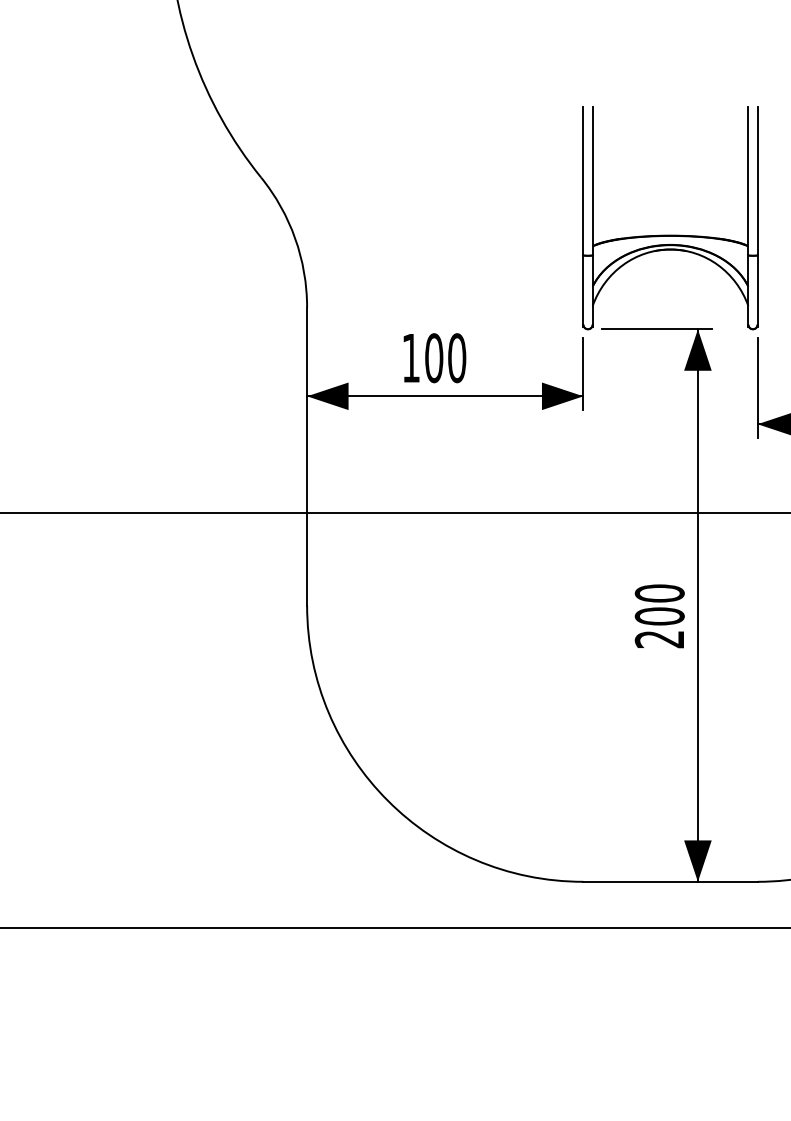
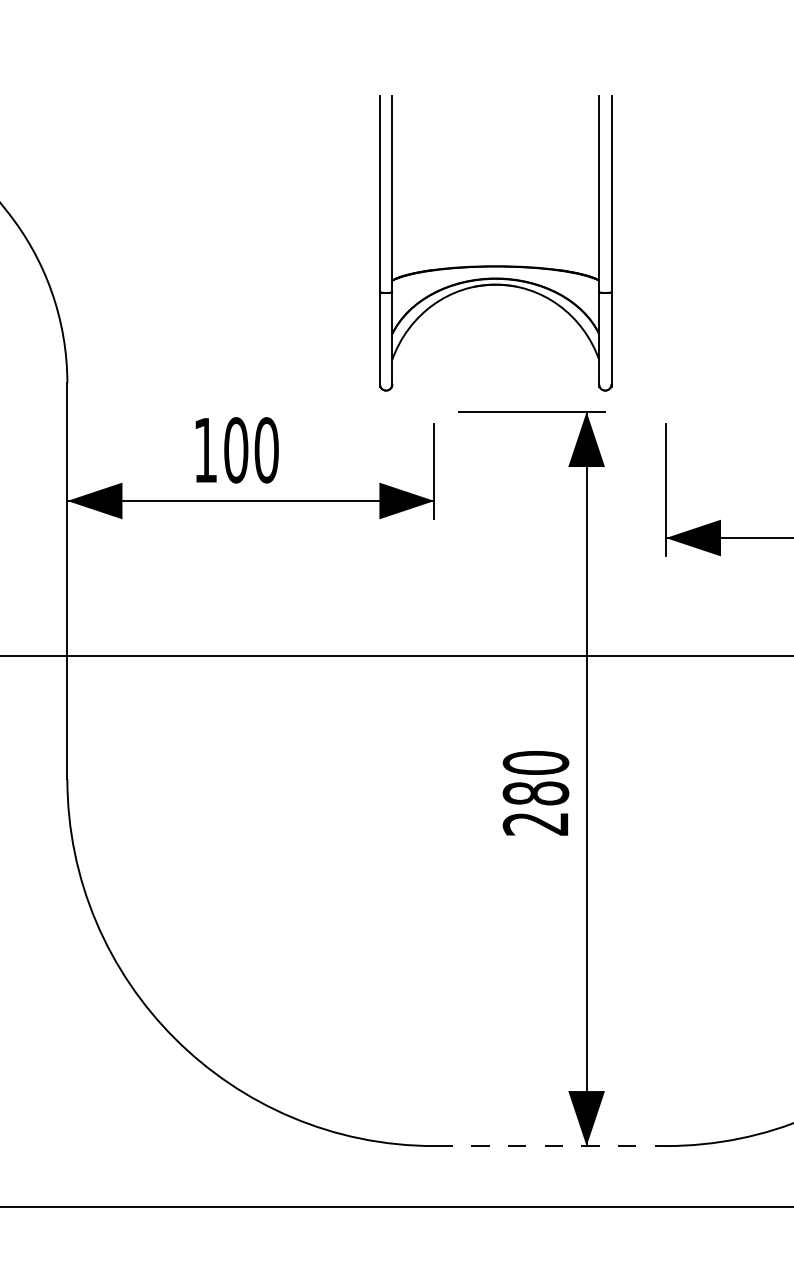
part: (670, 234) -> (495, 264), moved
text: (659, 616) -> (535, 793), 200 -> 280
line: (671, 881) -> (551, 1145), solid -> dashed

